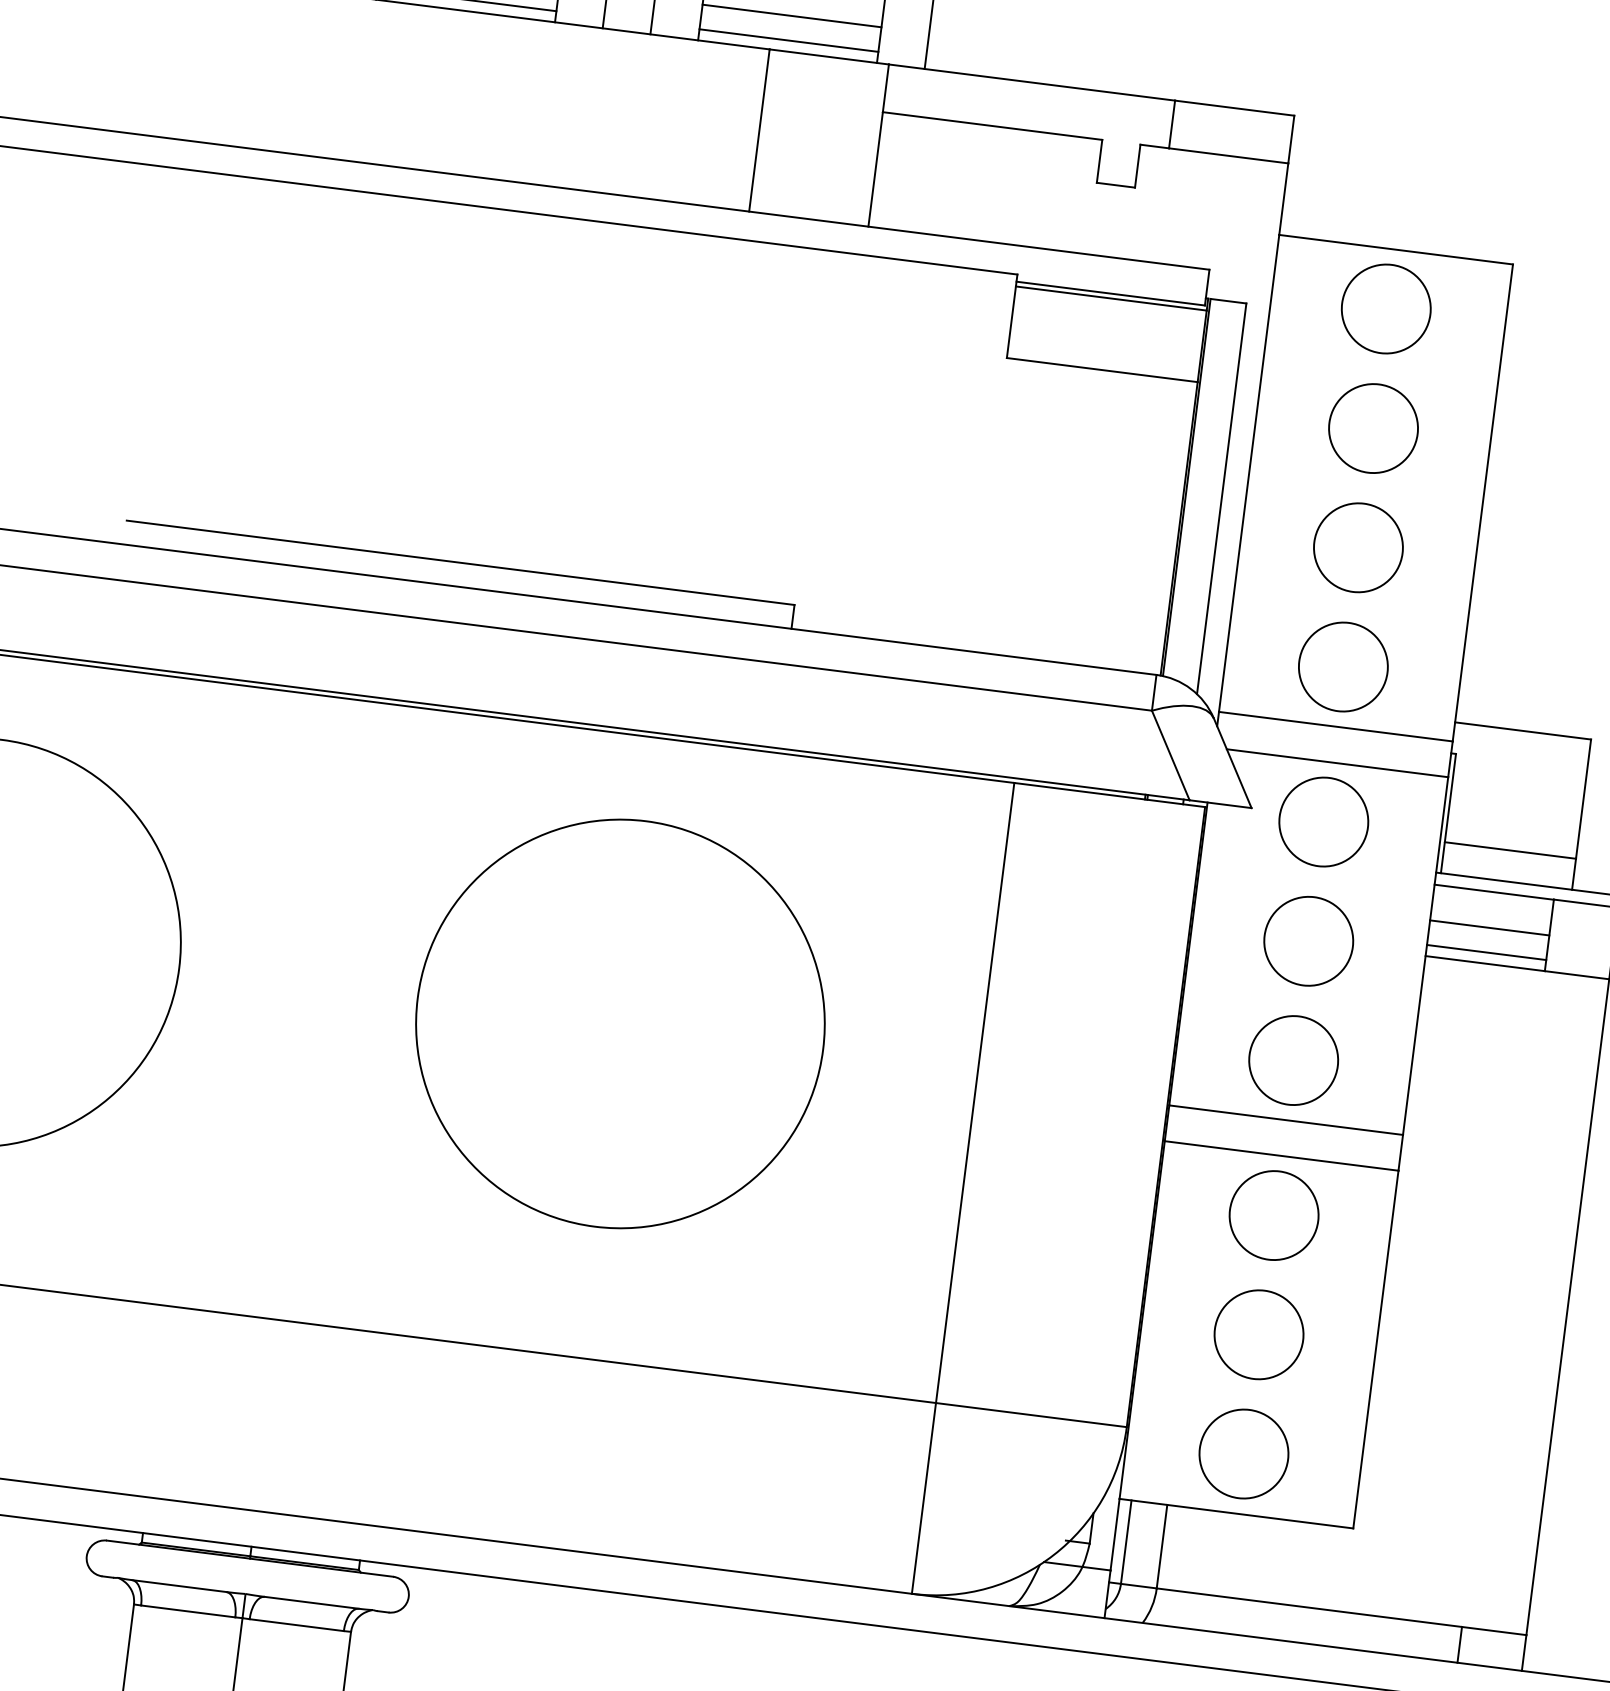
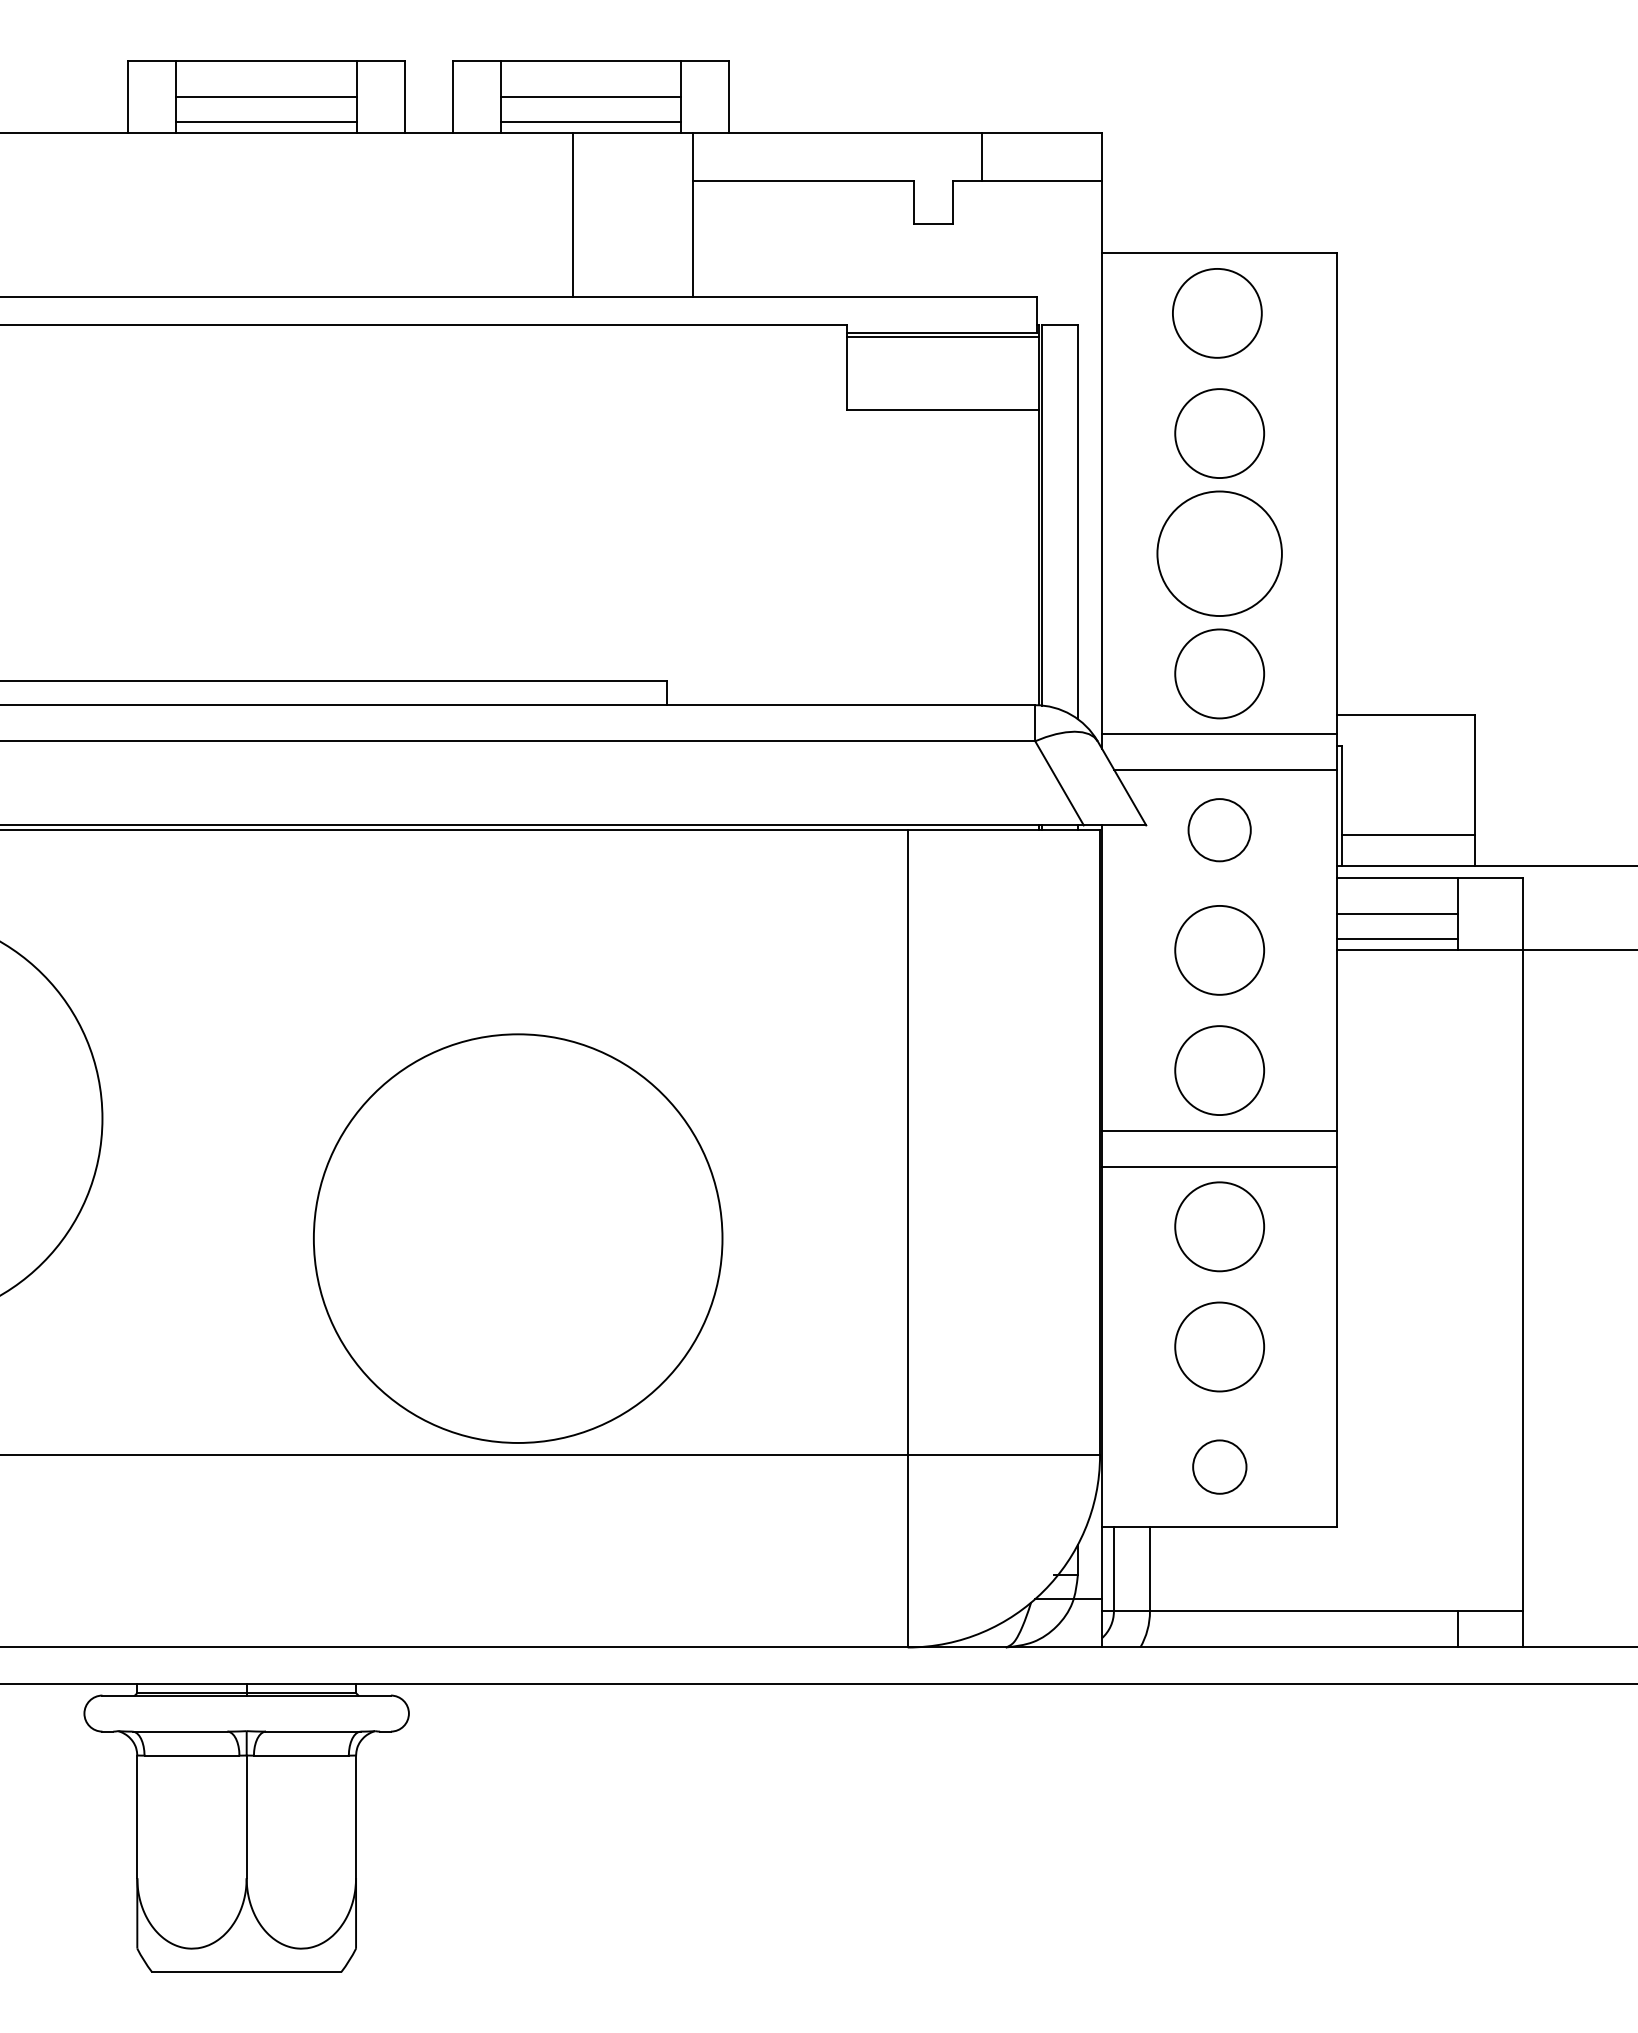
circle: (1358, 547) -> (1219, 553), size x1.4
circle: (1323, 821) -> (1219, 829), size x0.7
circle: (620, 1023) -> (518, 1238), moved
circle: (1243, 1453) -> (1219, 1466), size x0.6

